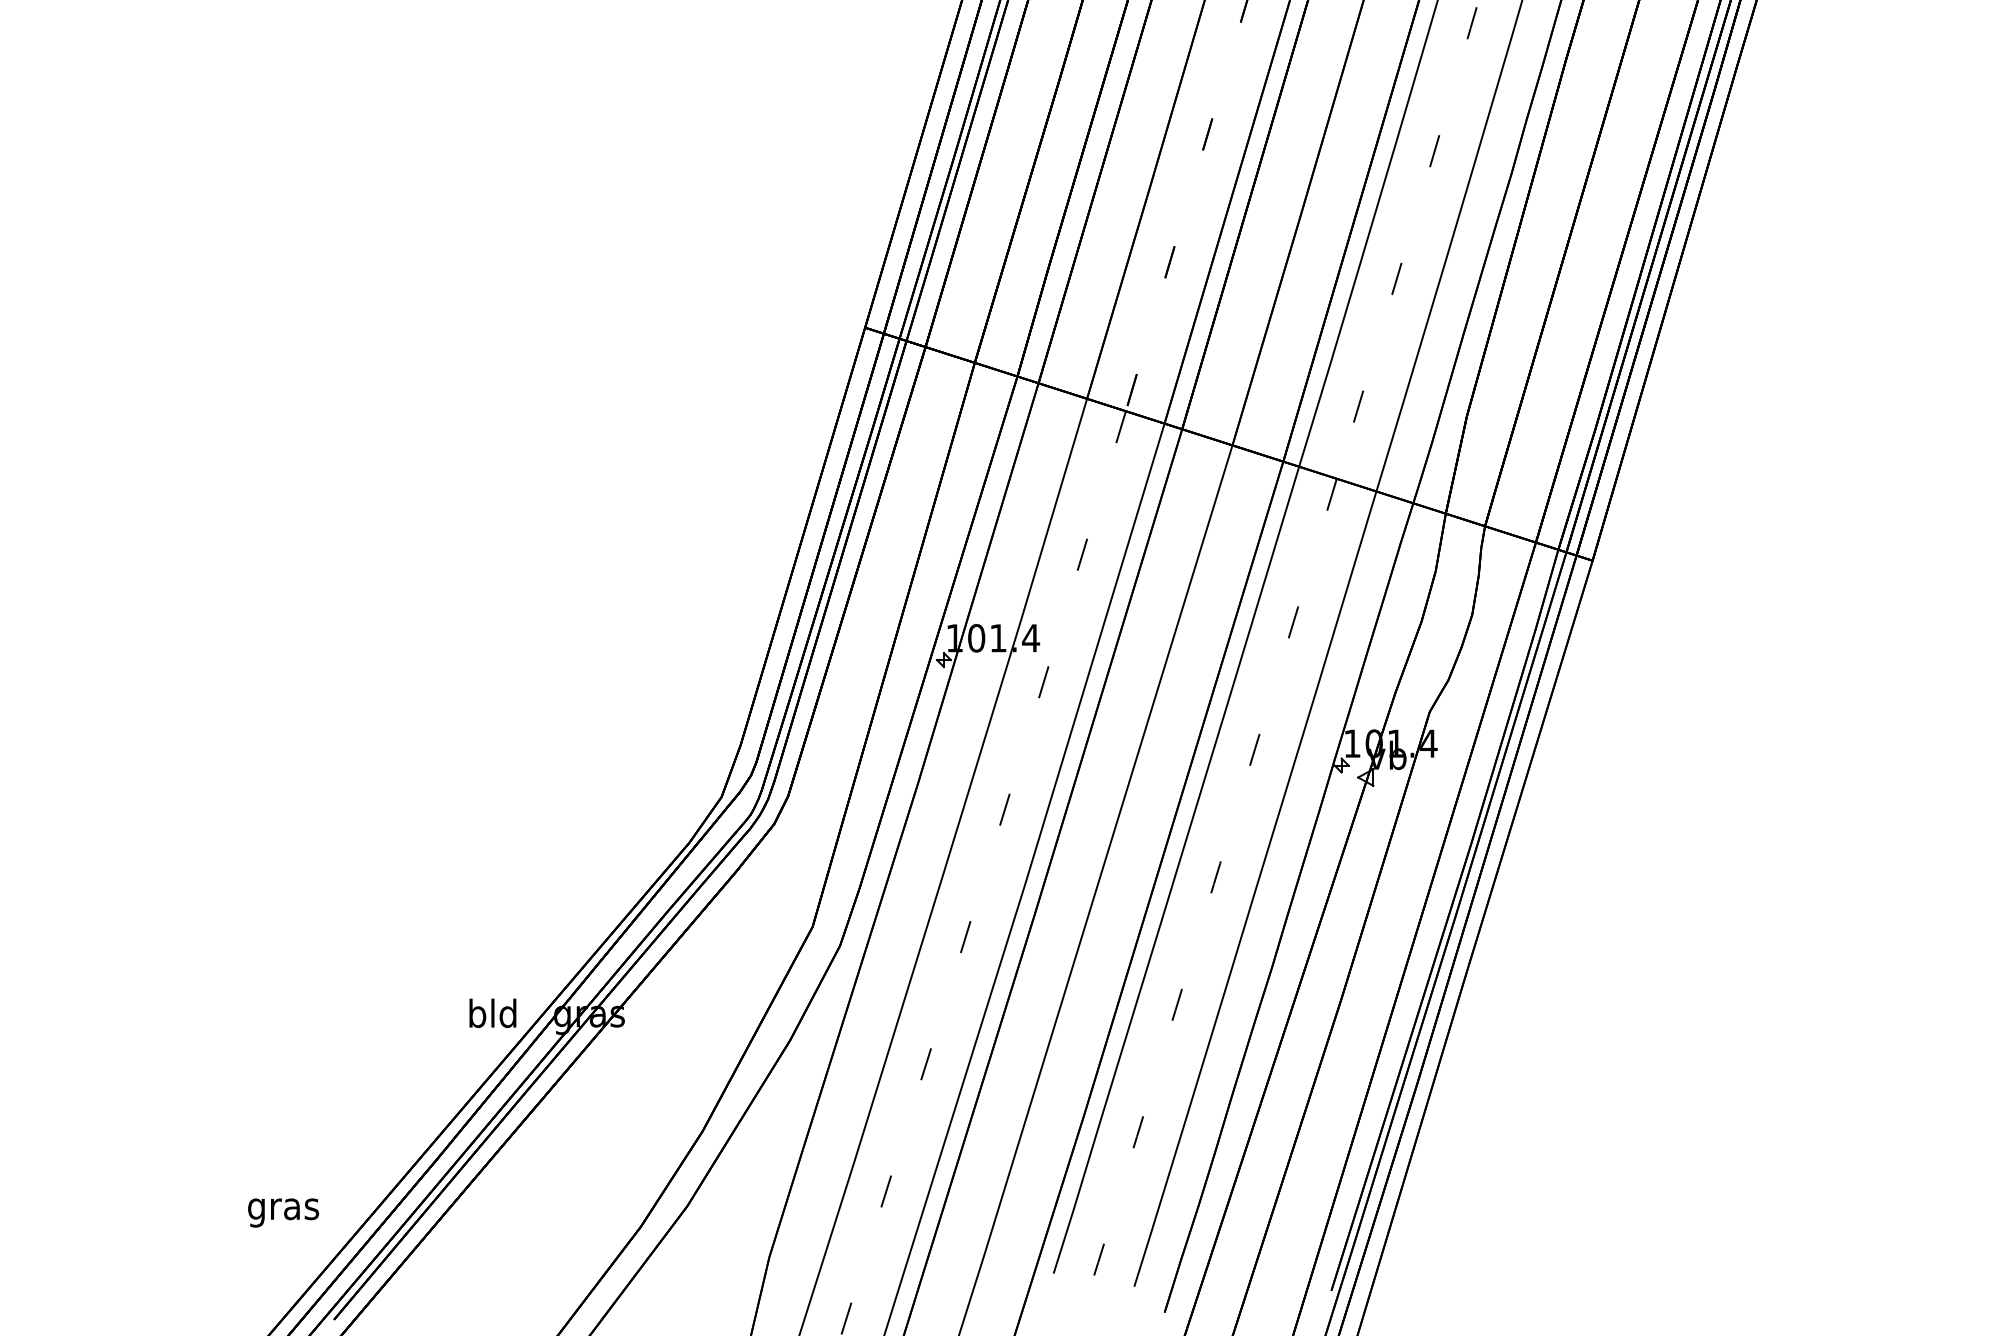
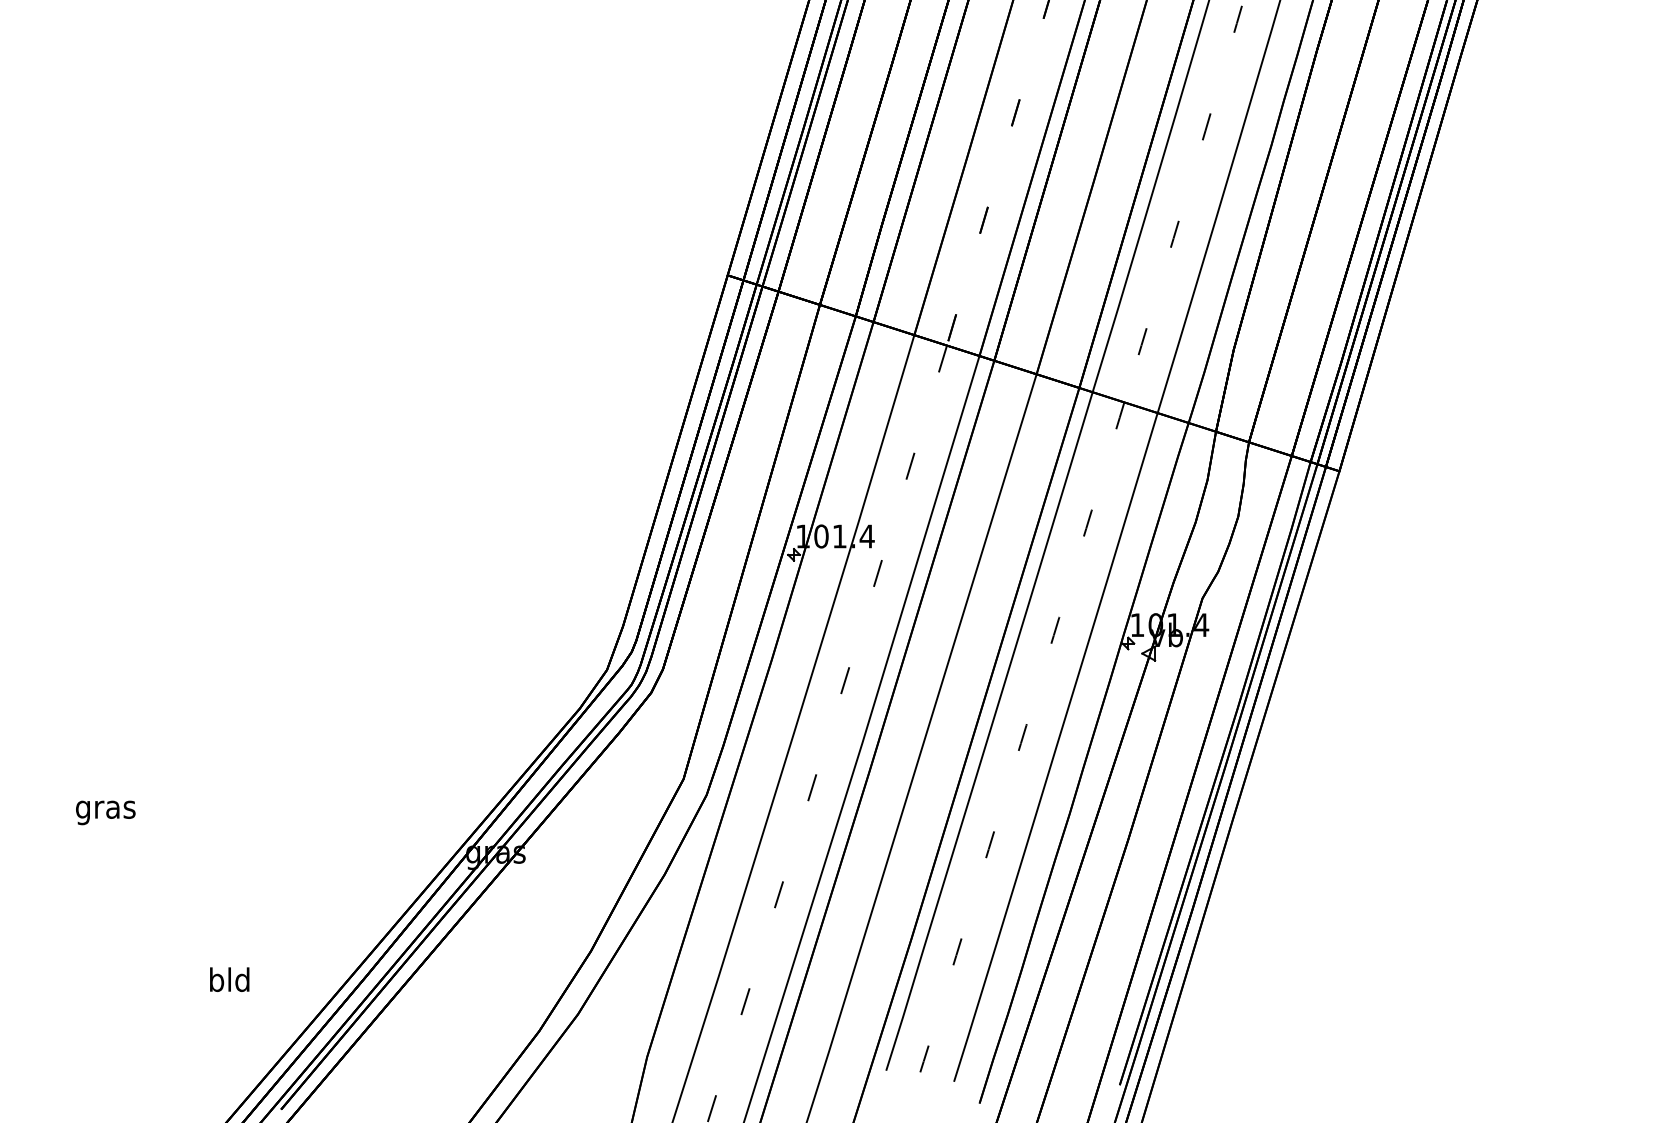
text: (492, 1012) -> (229, 979), moved
text: (283, 1212) -> (105, 812), moved

